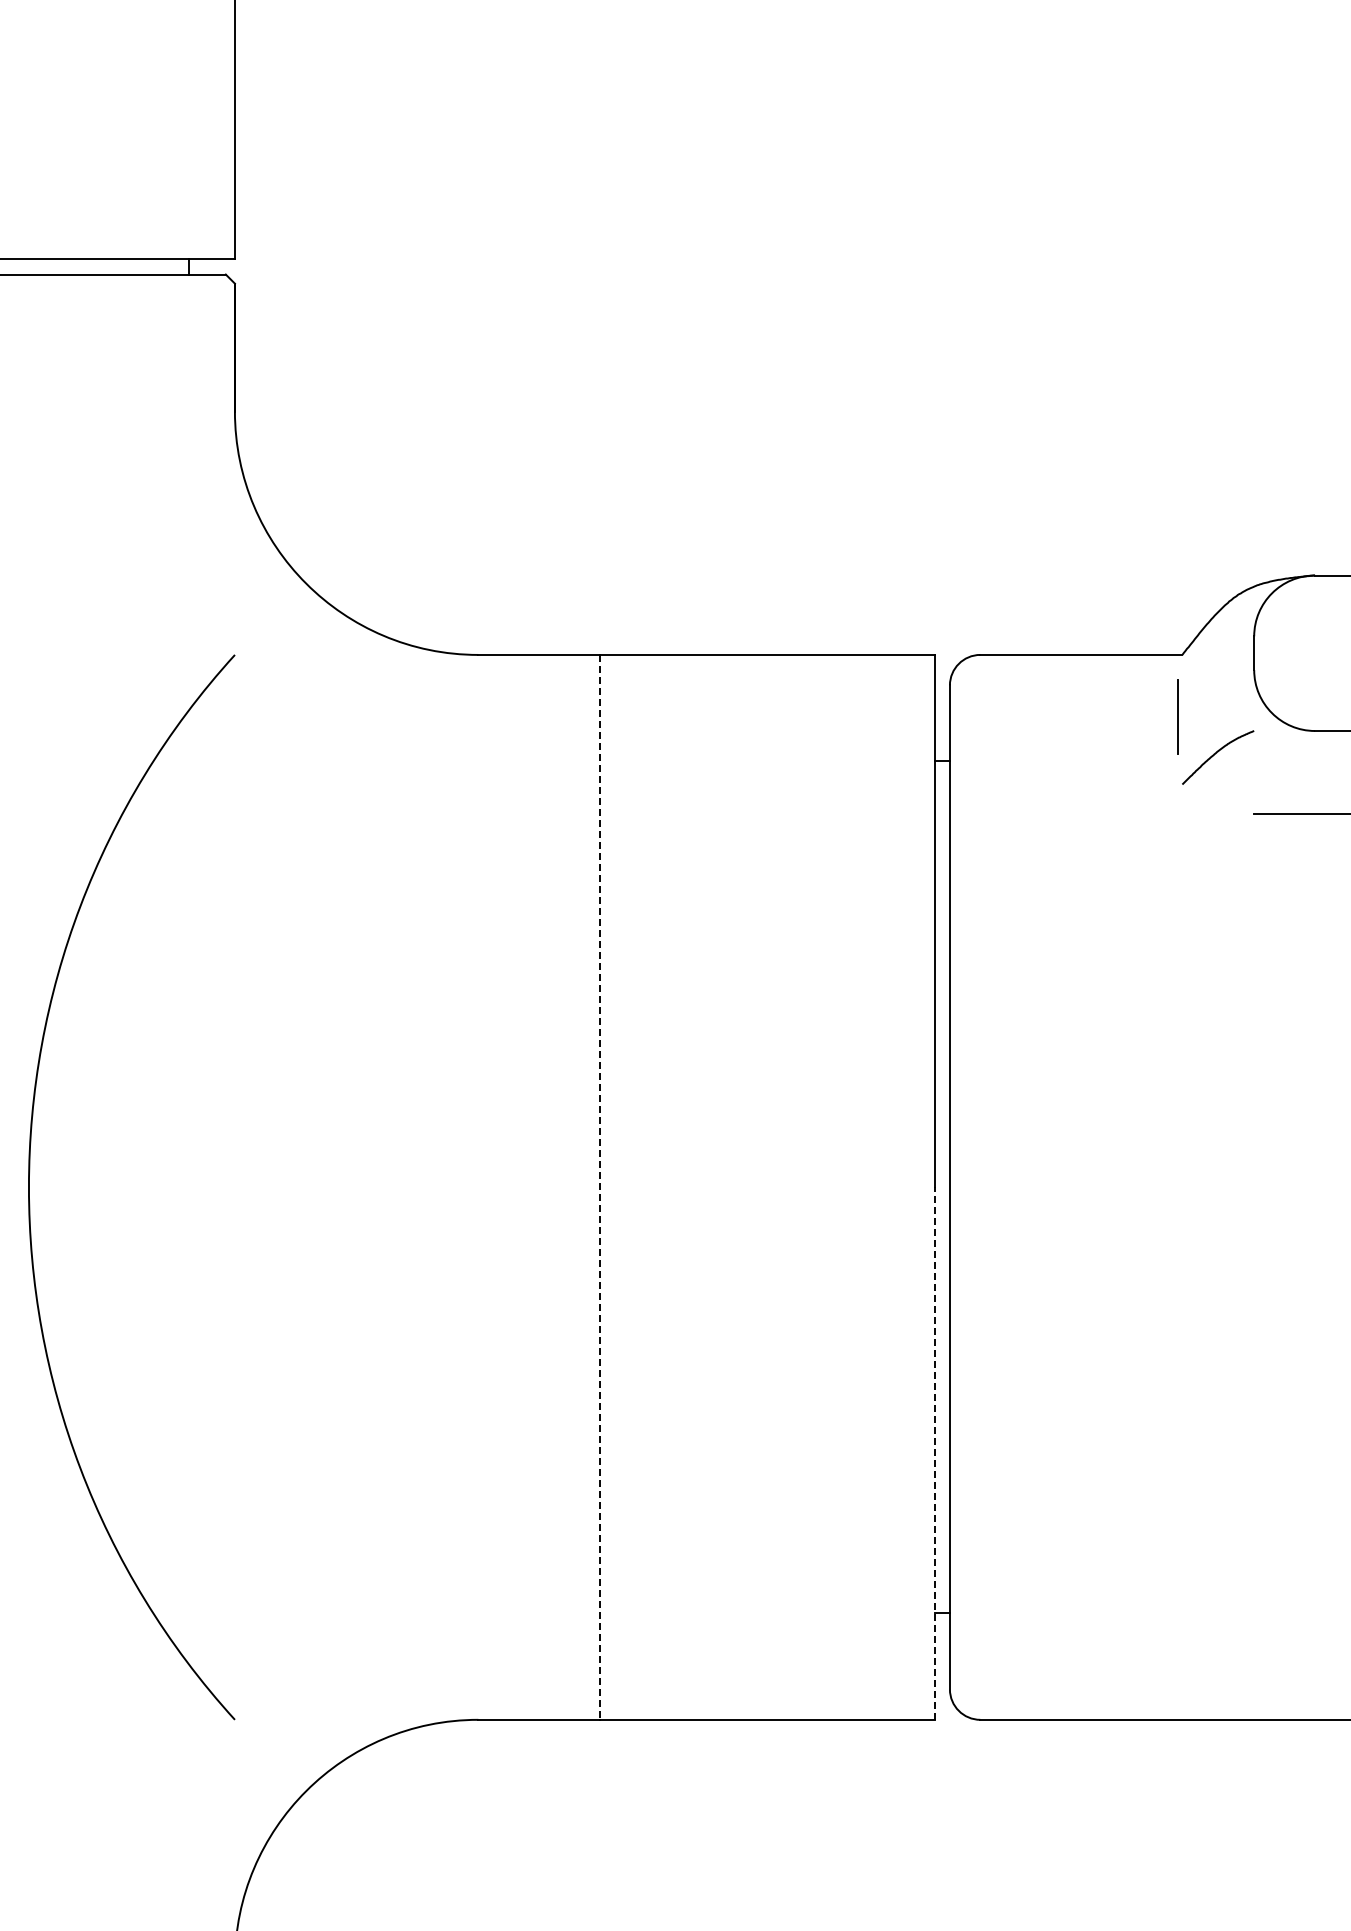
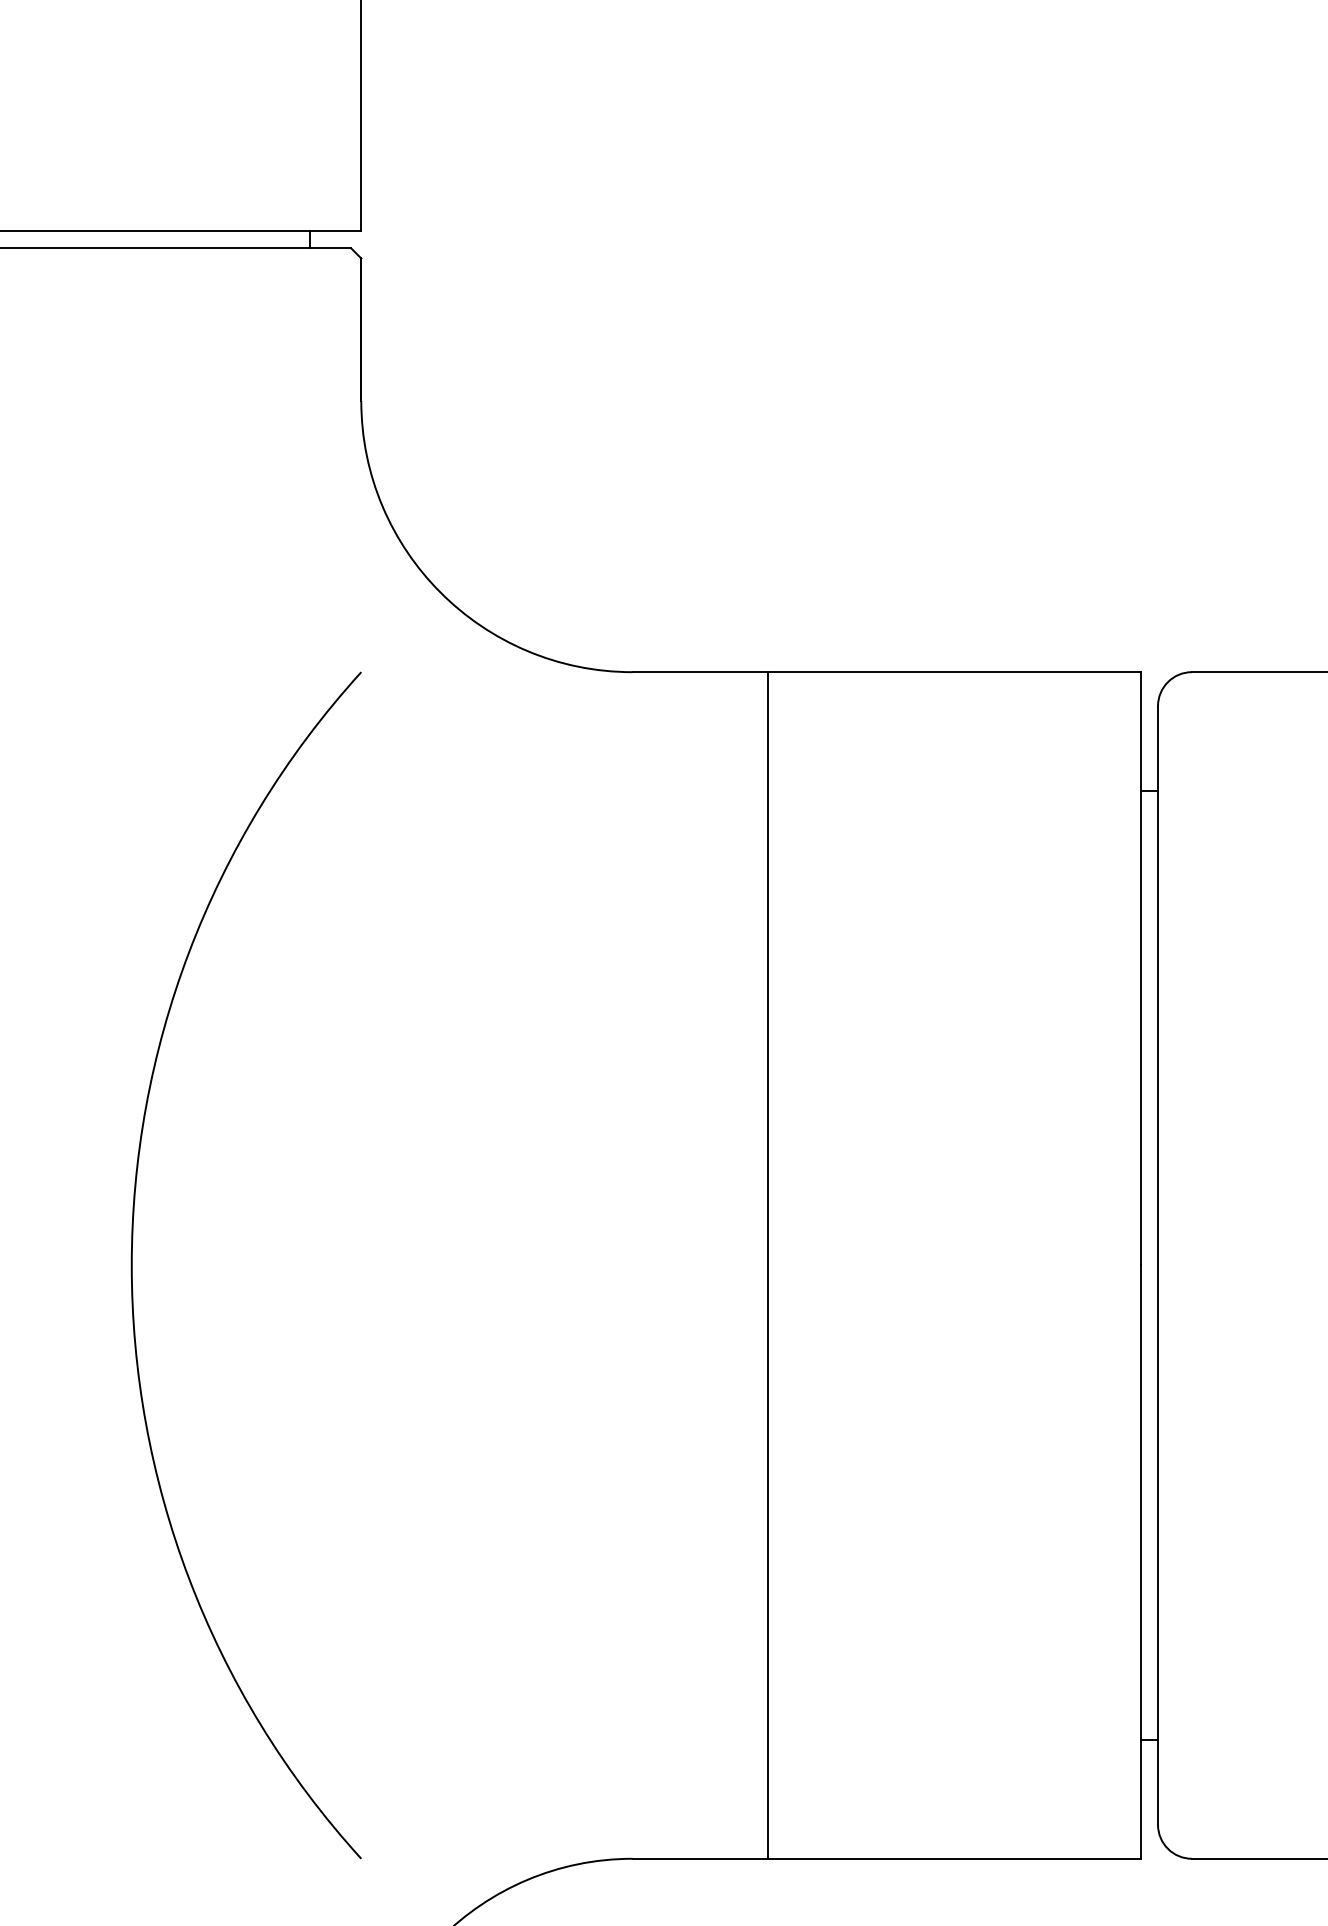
line: (600, 1187) -> (768, 1265), dashed -> solid
line: (934, 1453) -> (1140, 1562), dashed -> solid

